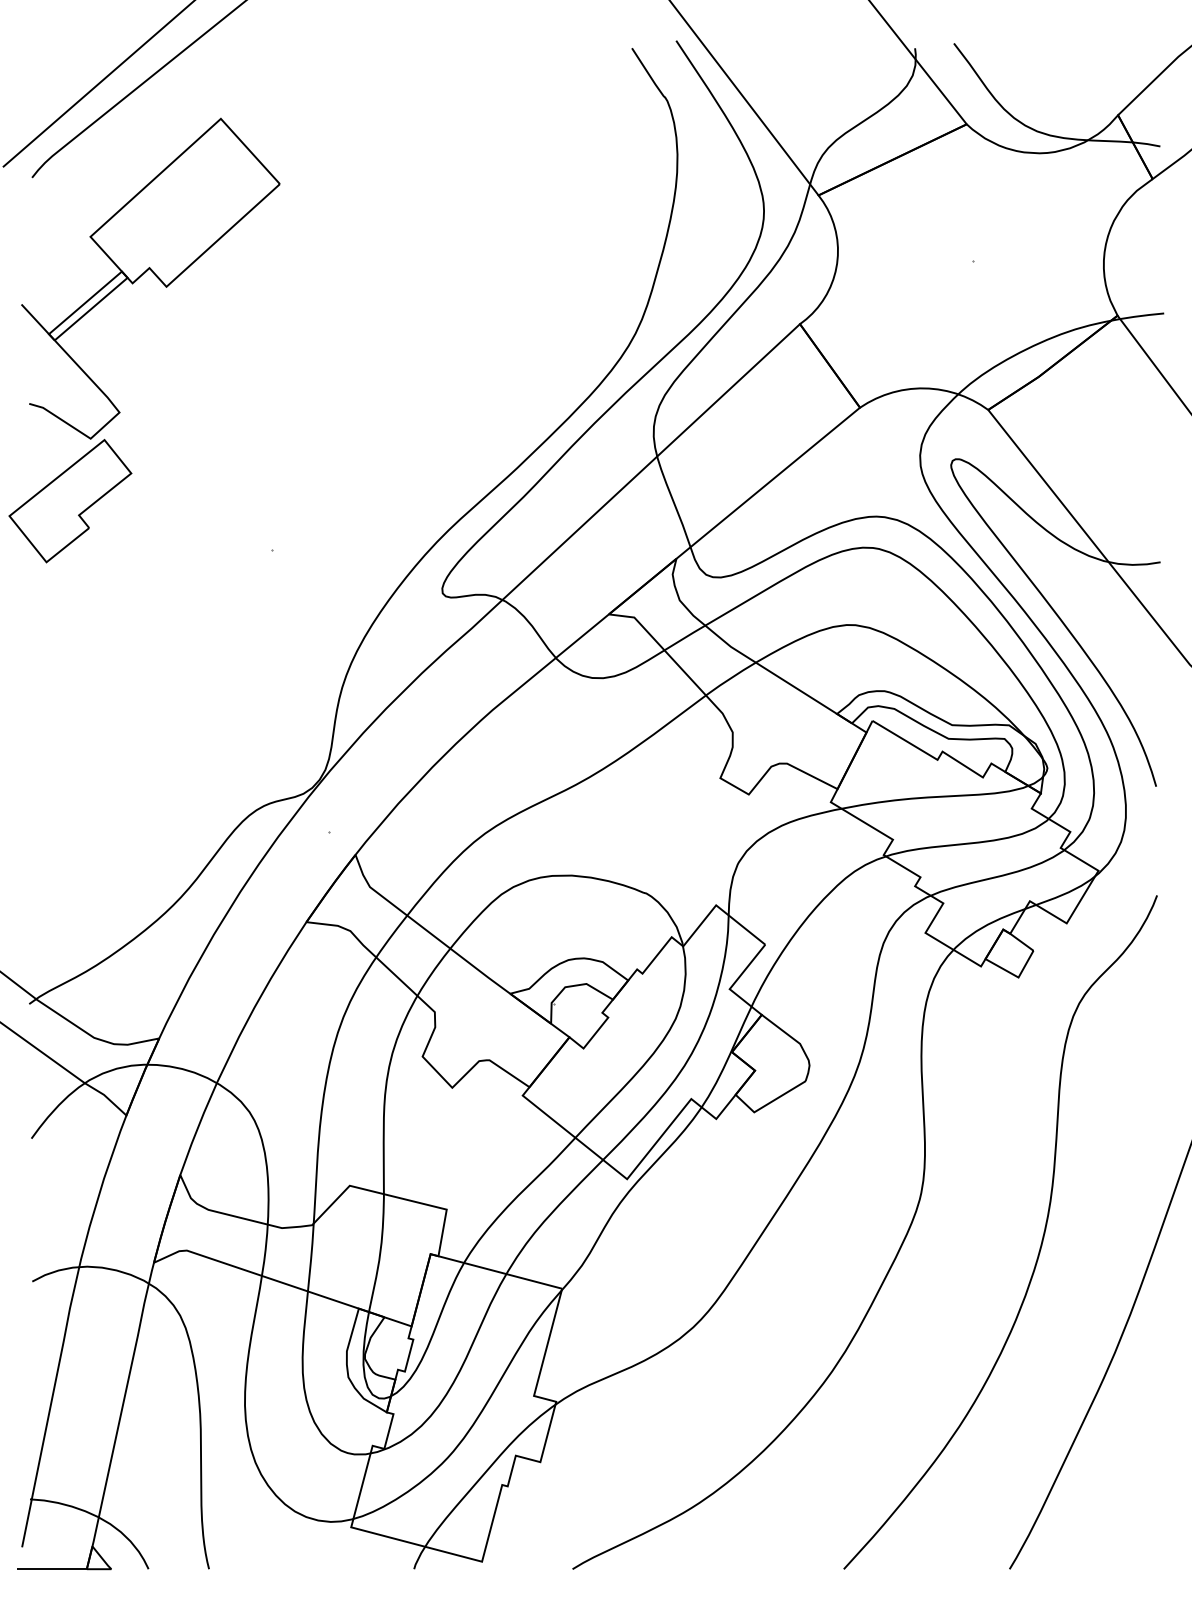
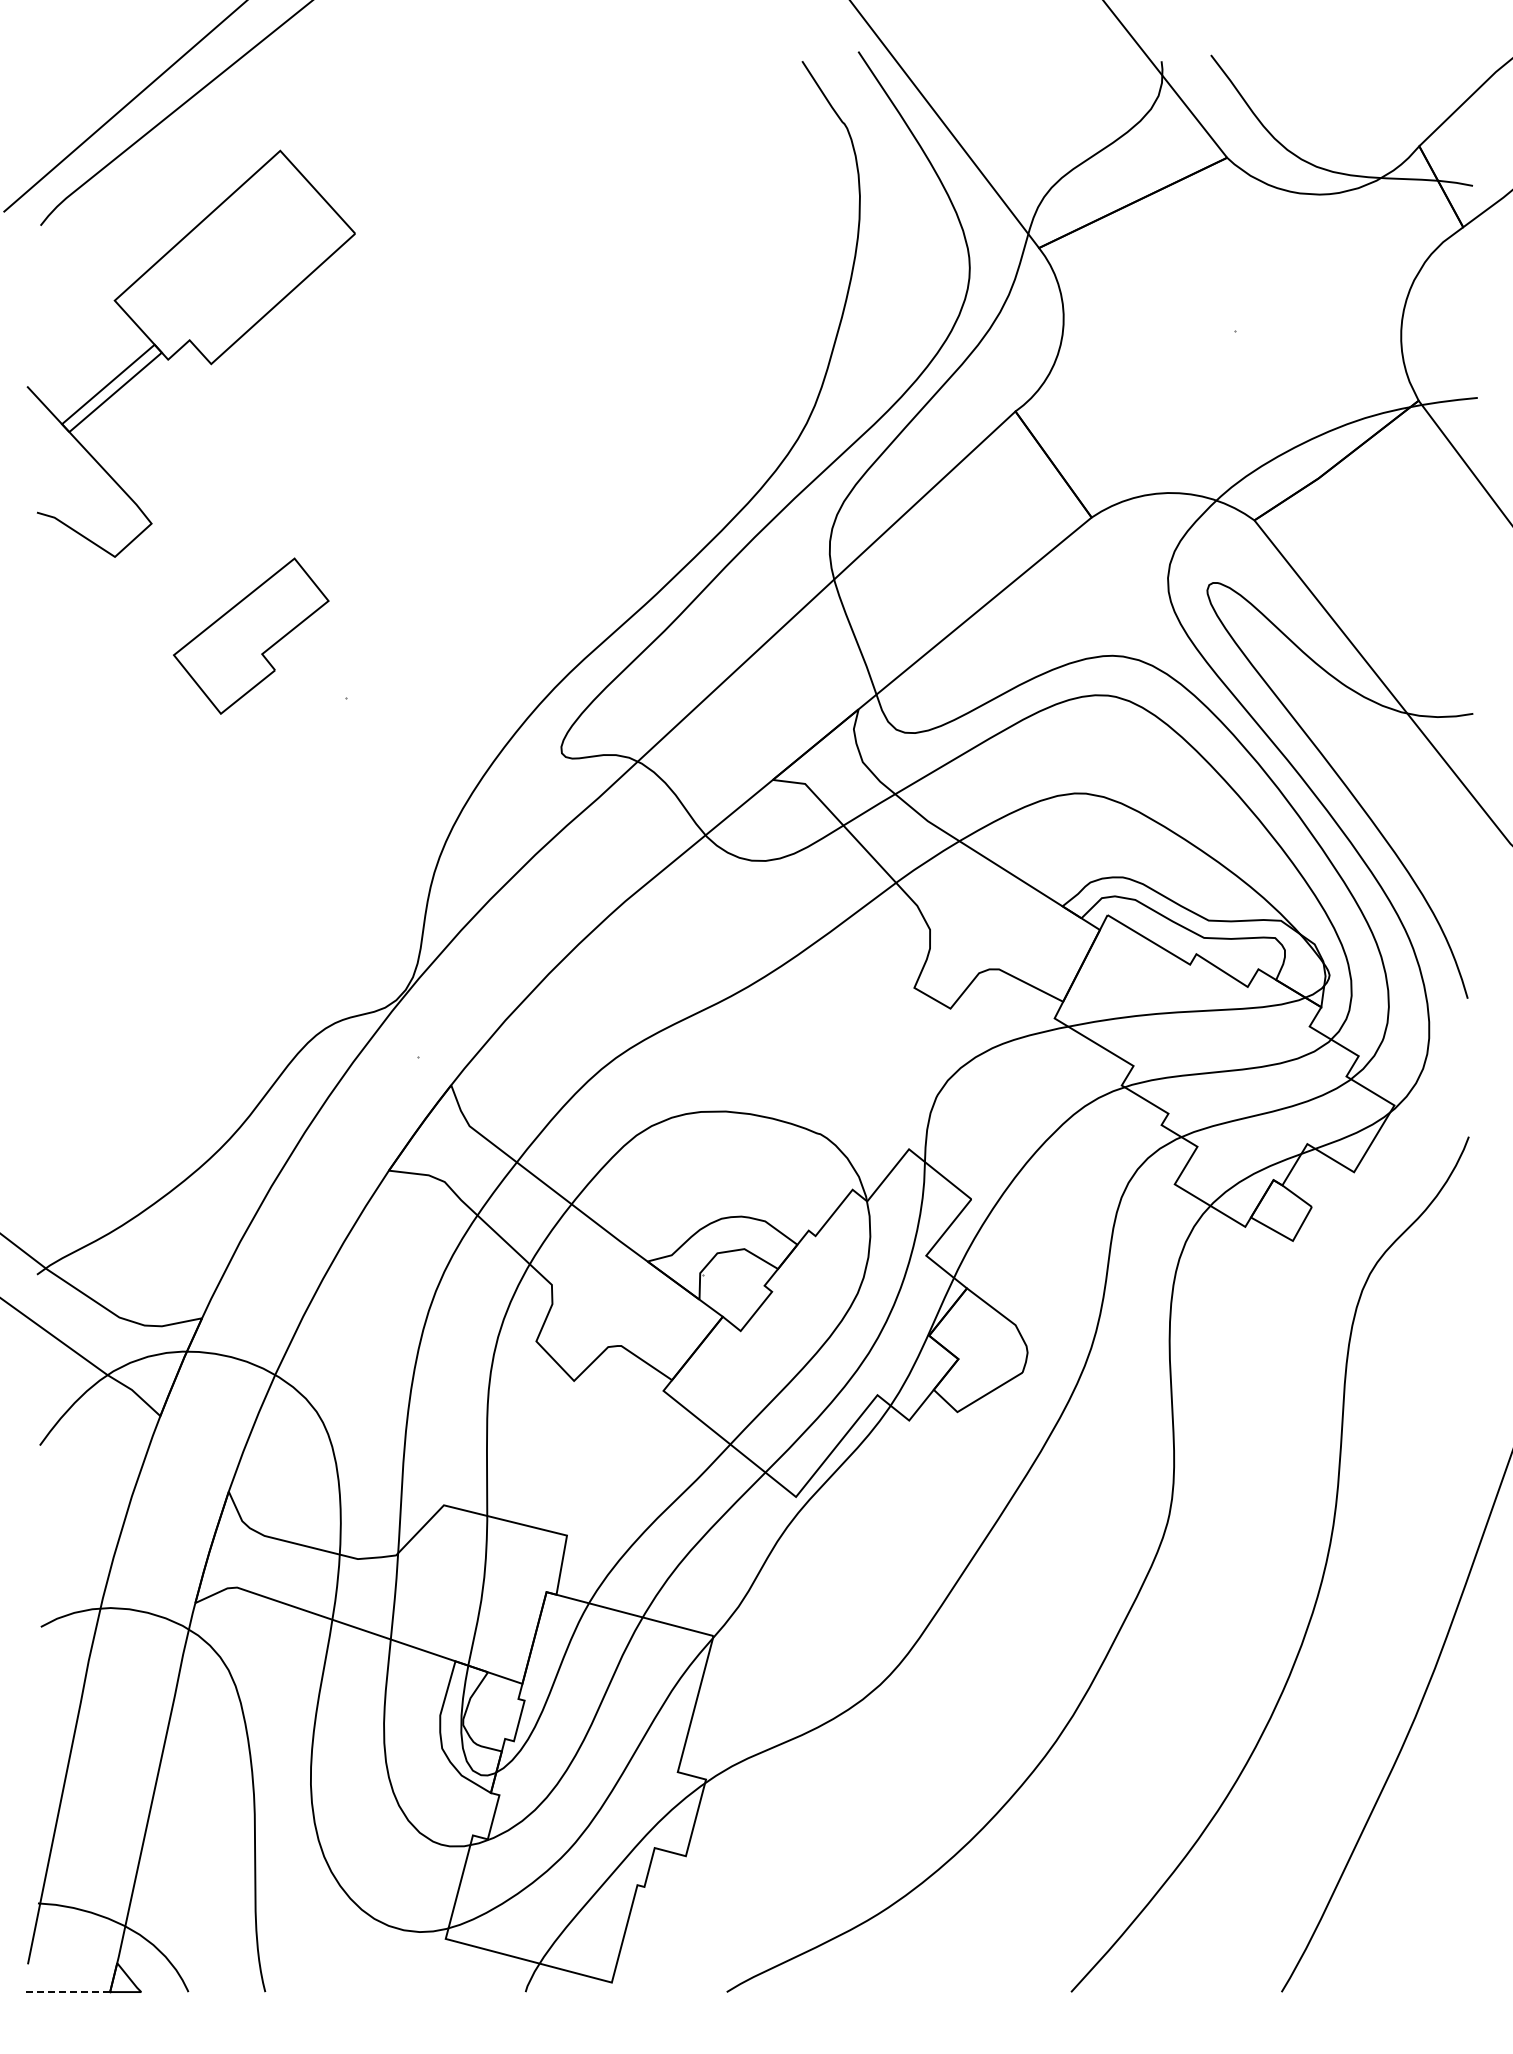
part: (70, 500) -> (251, 635), moved
line: (52, 1569) -> (66, 1992), solid -> dashed

